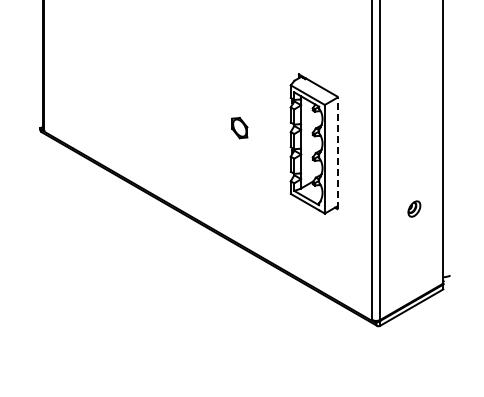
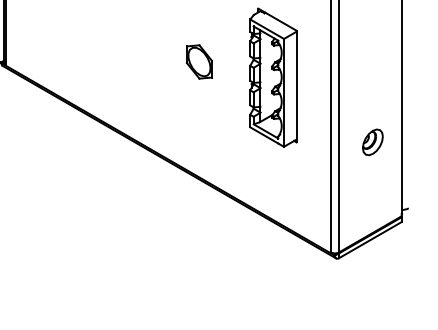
part: (239, 127) -> (199, 61), size x1.67
line: (337, 152) -> (296, 86), dashed -> solid
part: (414, 208) -> (373, 141), size x1.67

